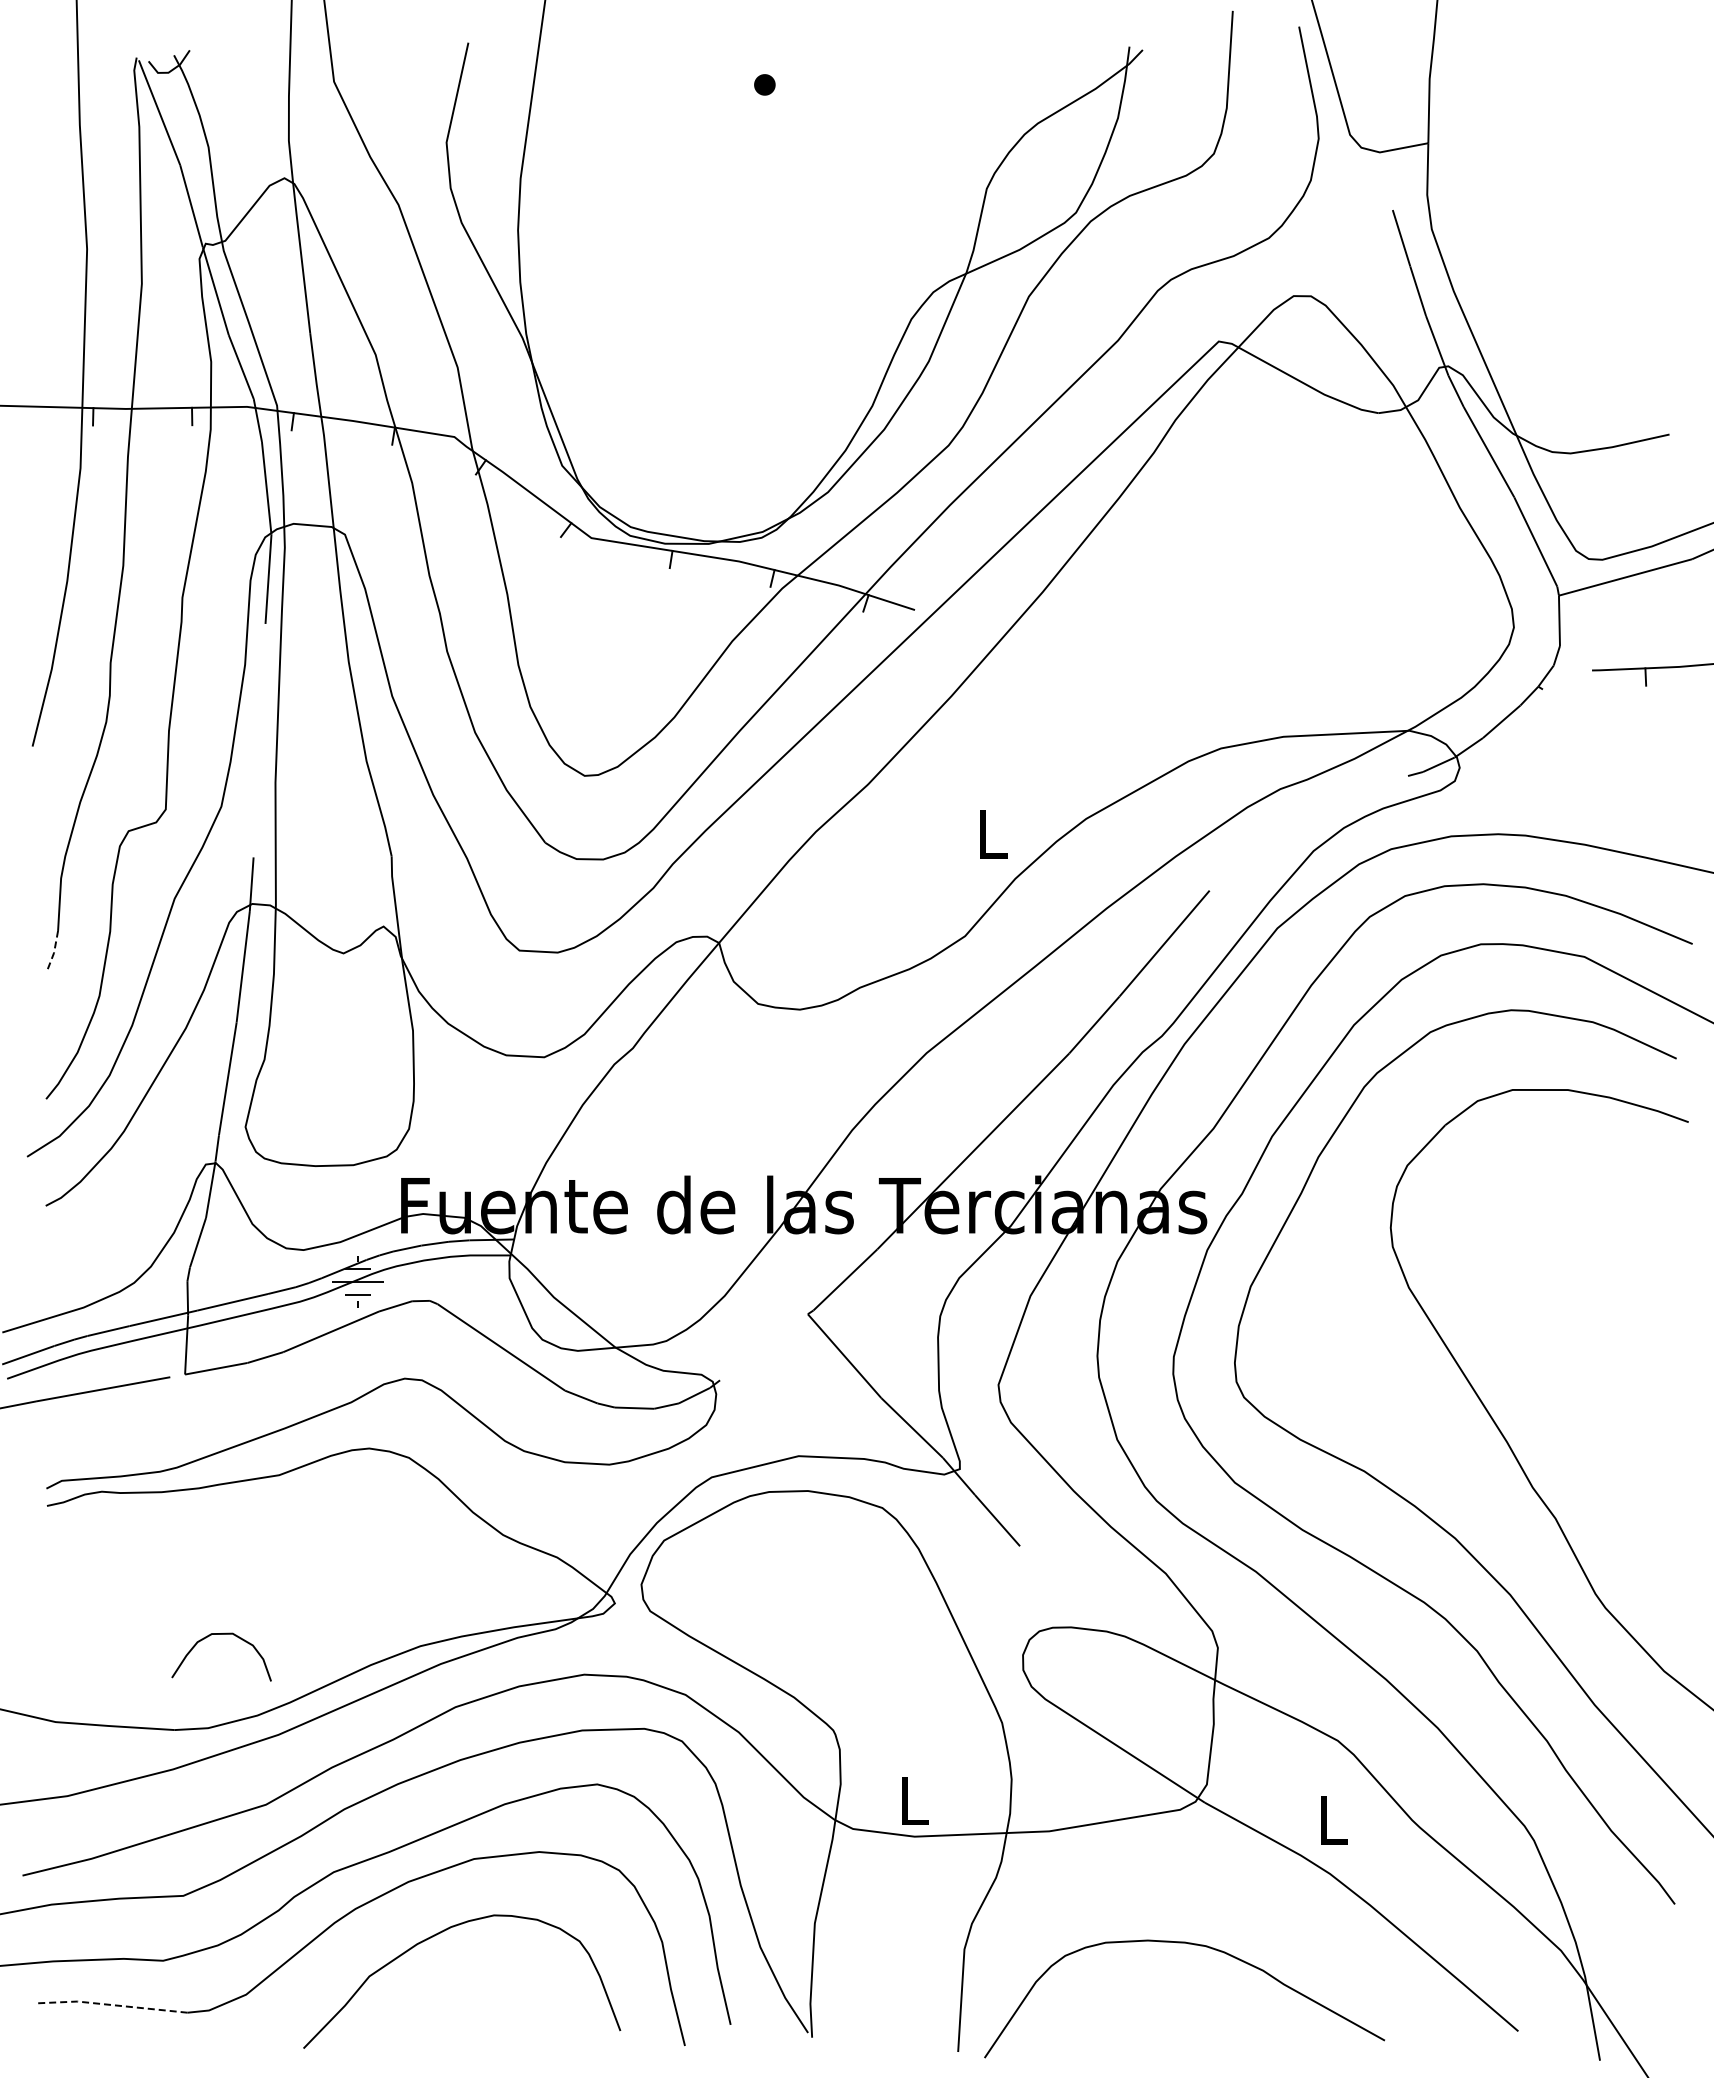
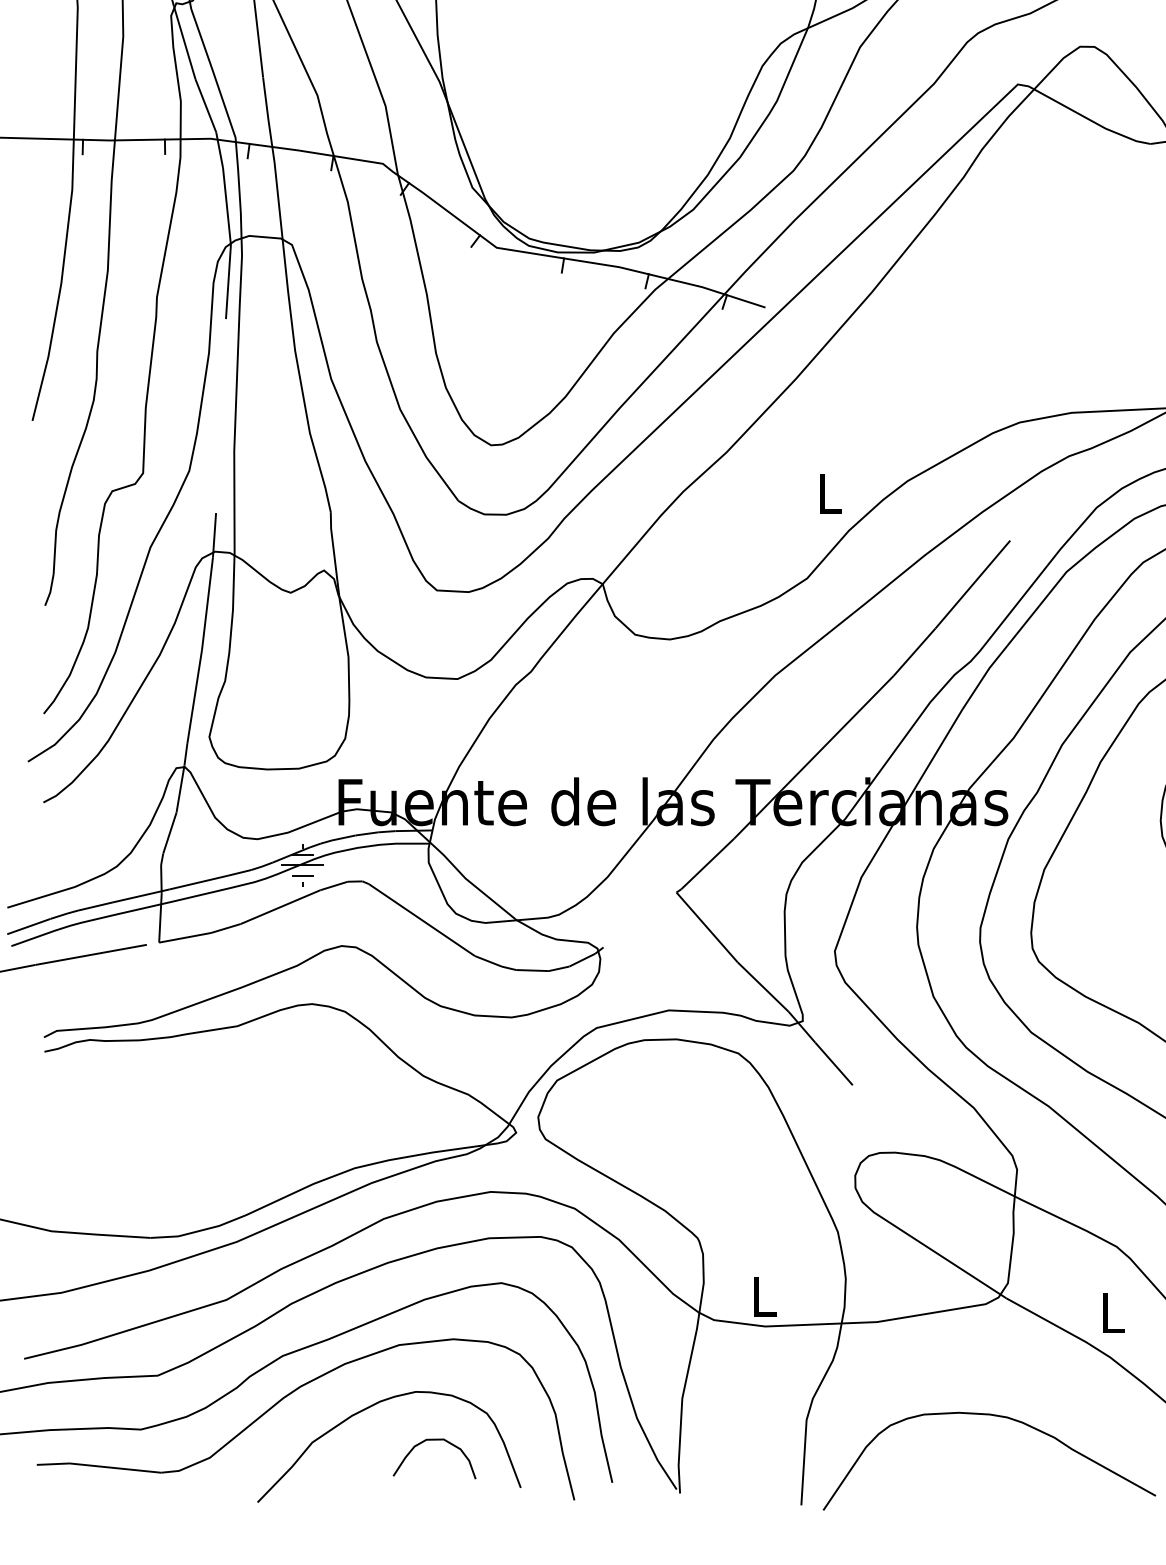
line: (54, 951) -> (50, 591), dashed -> solid
curve: (221, 1634) -> (434, 1440), moved
line: (112, 2005) -> (98, 1466), dashed -> solid

